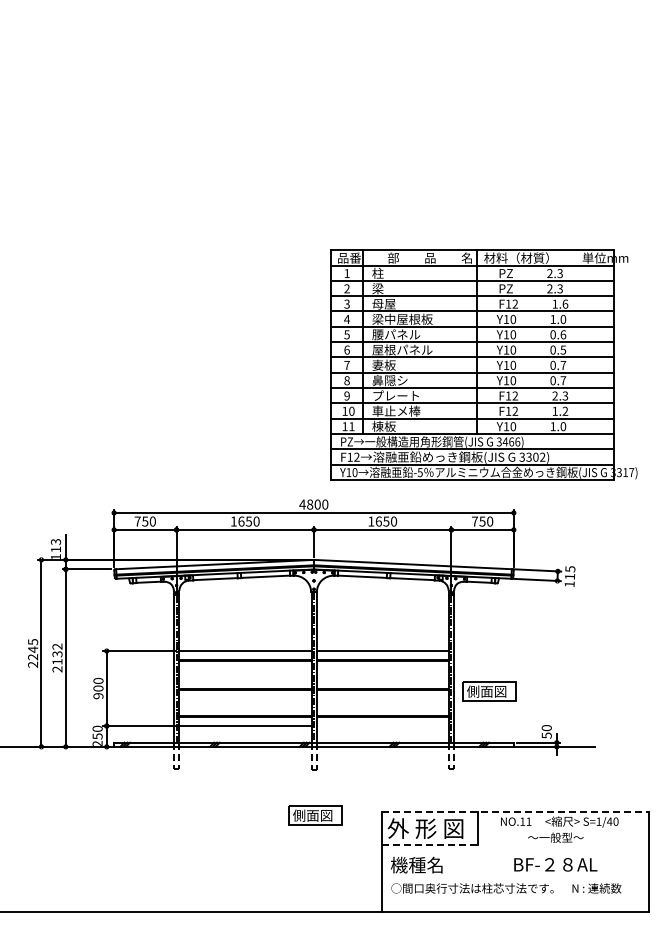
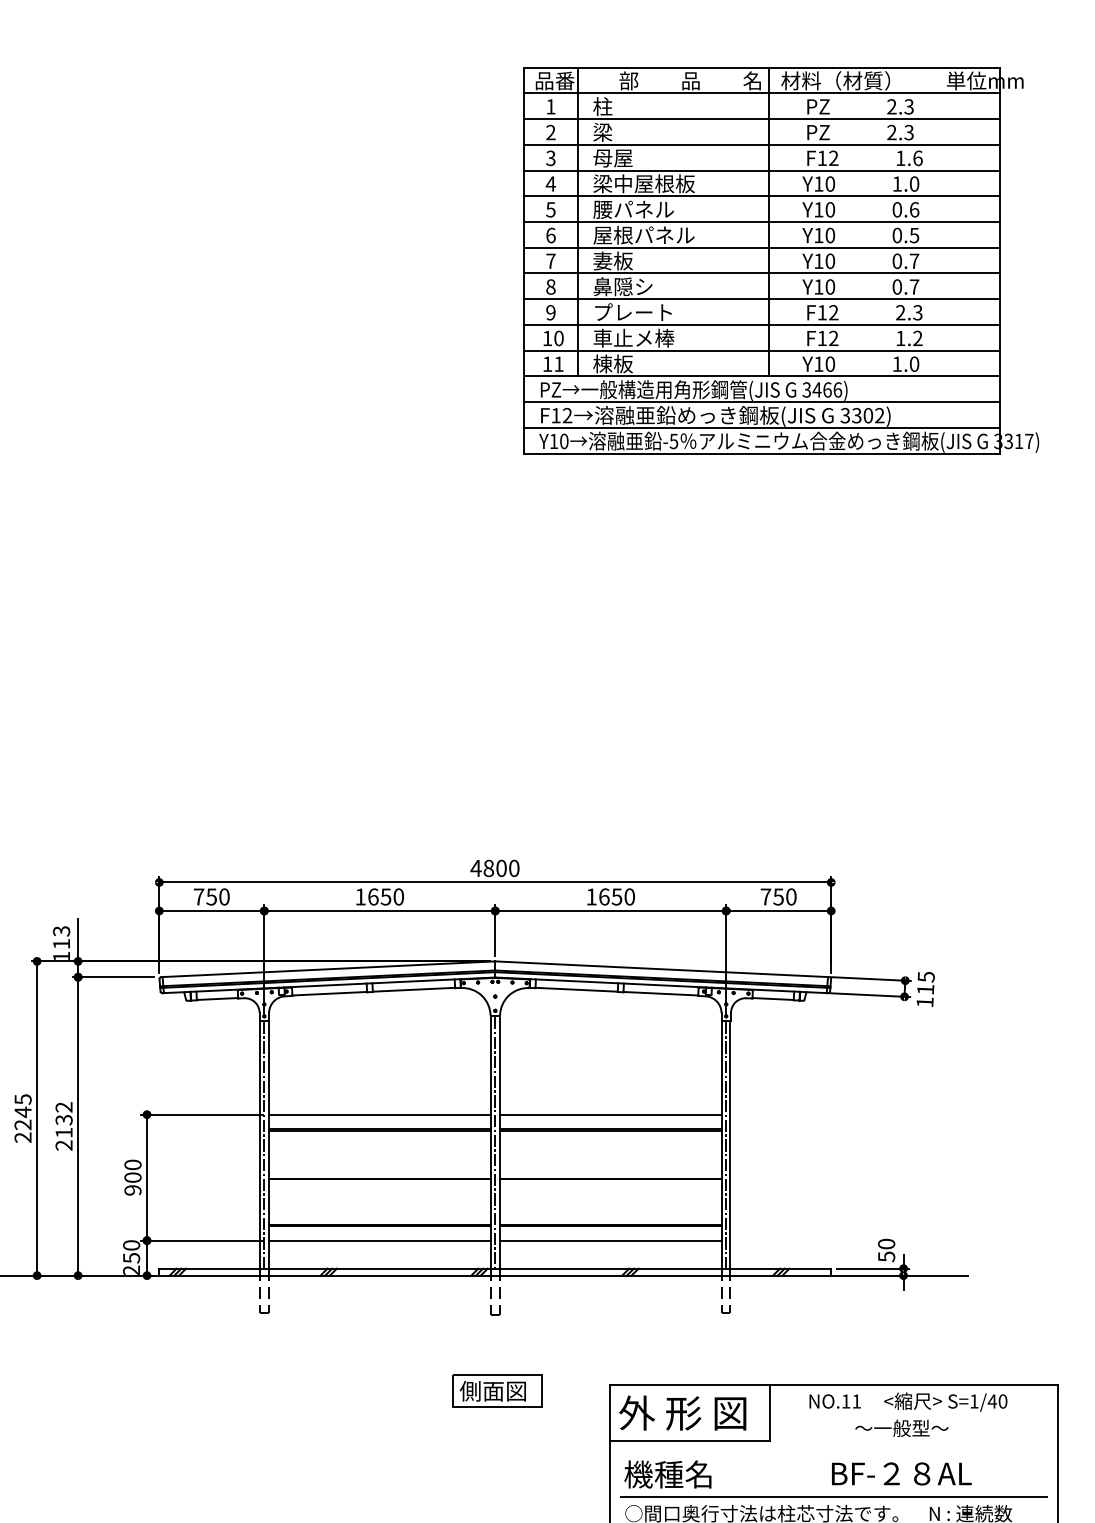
part: (483, 364) -> (780, 259), moved
part: (489, 691) -> (790, 1182), removed
line: (382, 726) -> (610, 1241), added
line: (515, 811) -> (834, 1384), dashed -> solid
line: (429, 845) -> (689, 1441), dashed -> solid
line: (515, 878) -> (834, 1496), added

